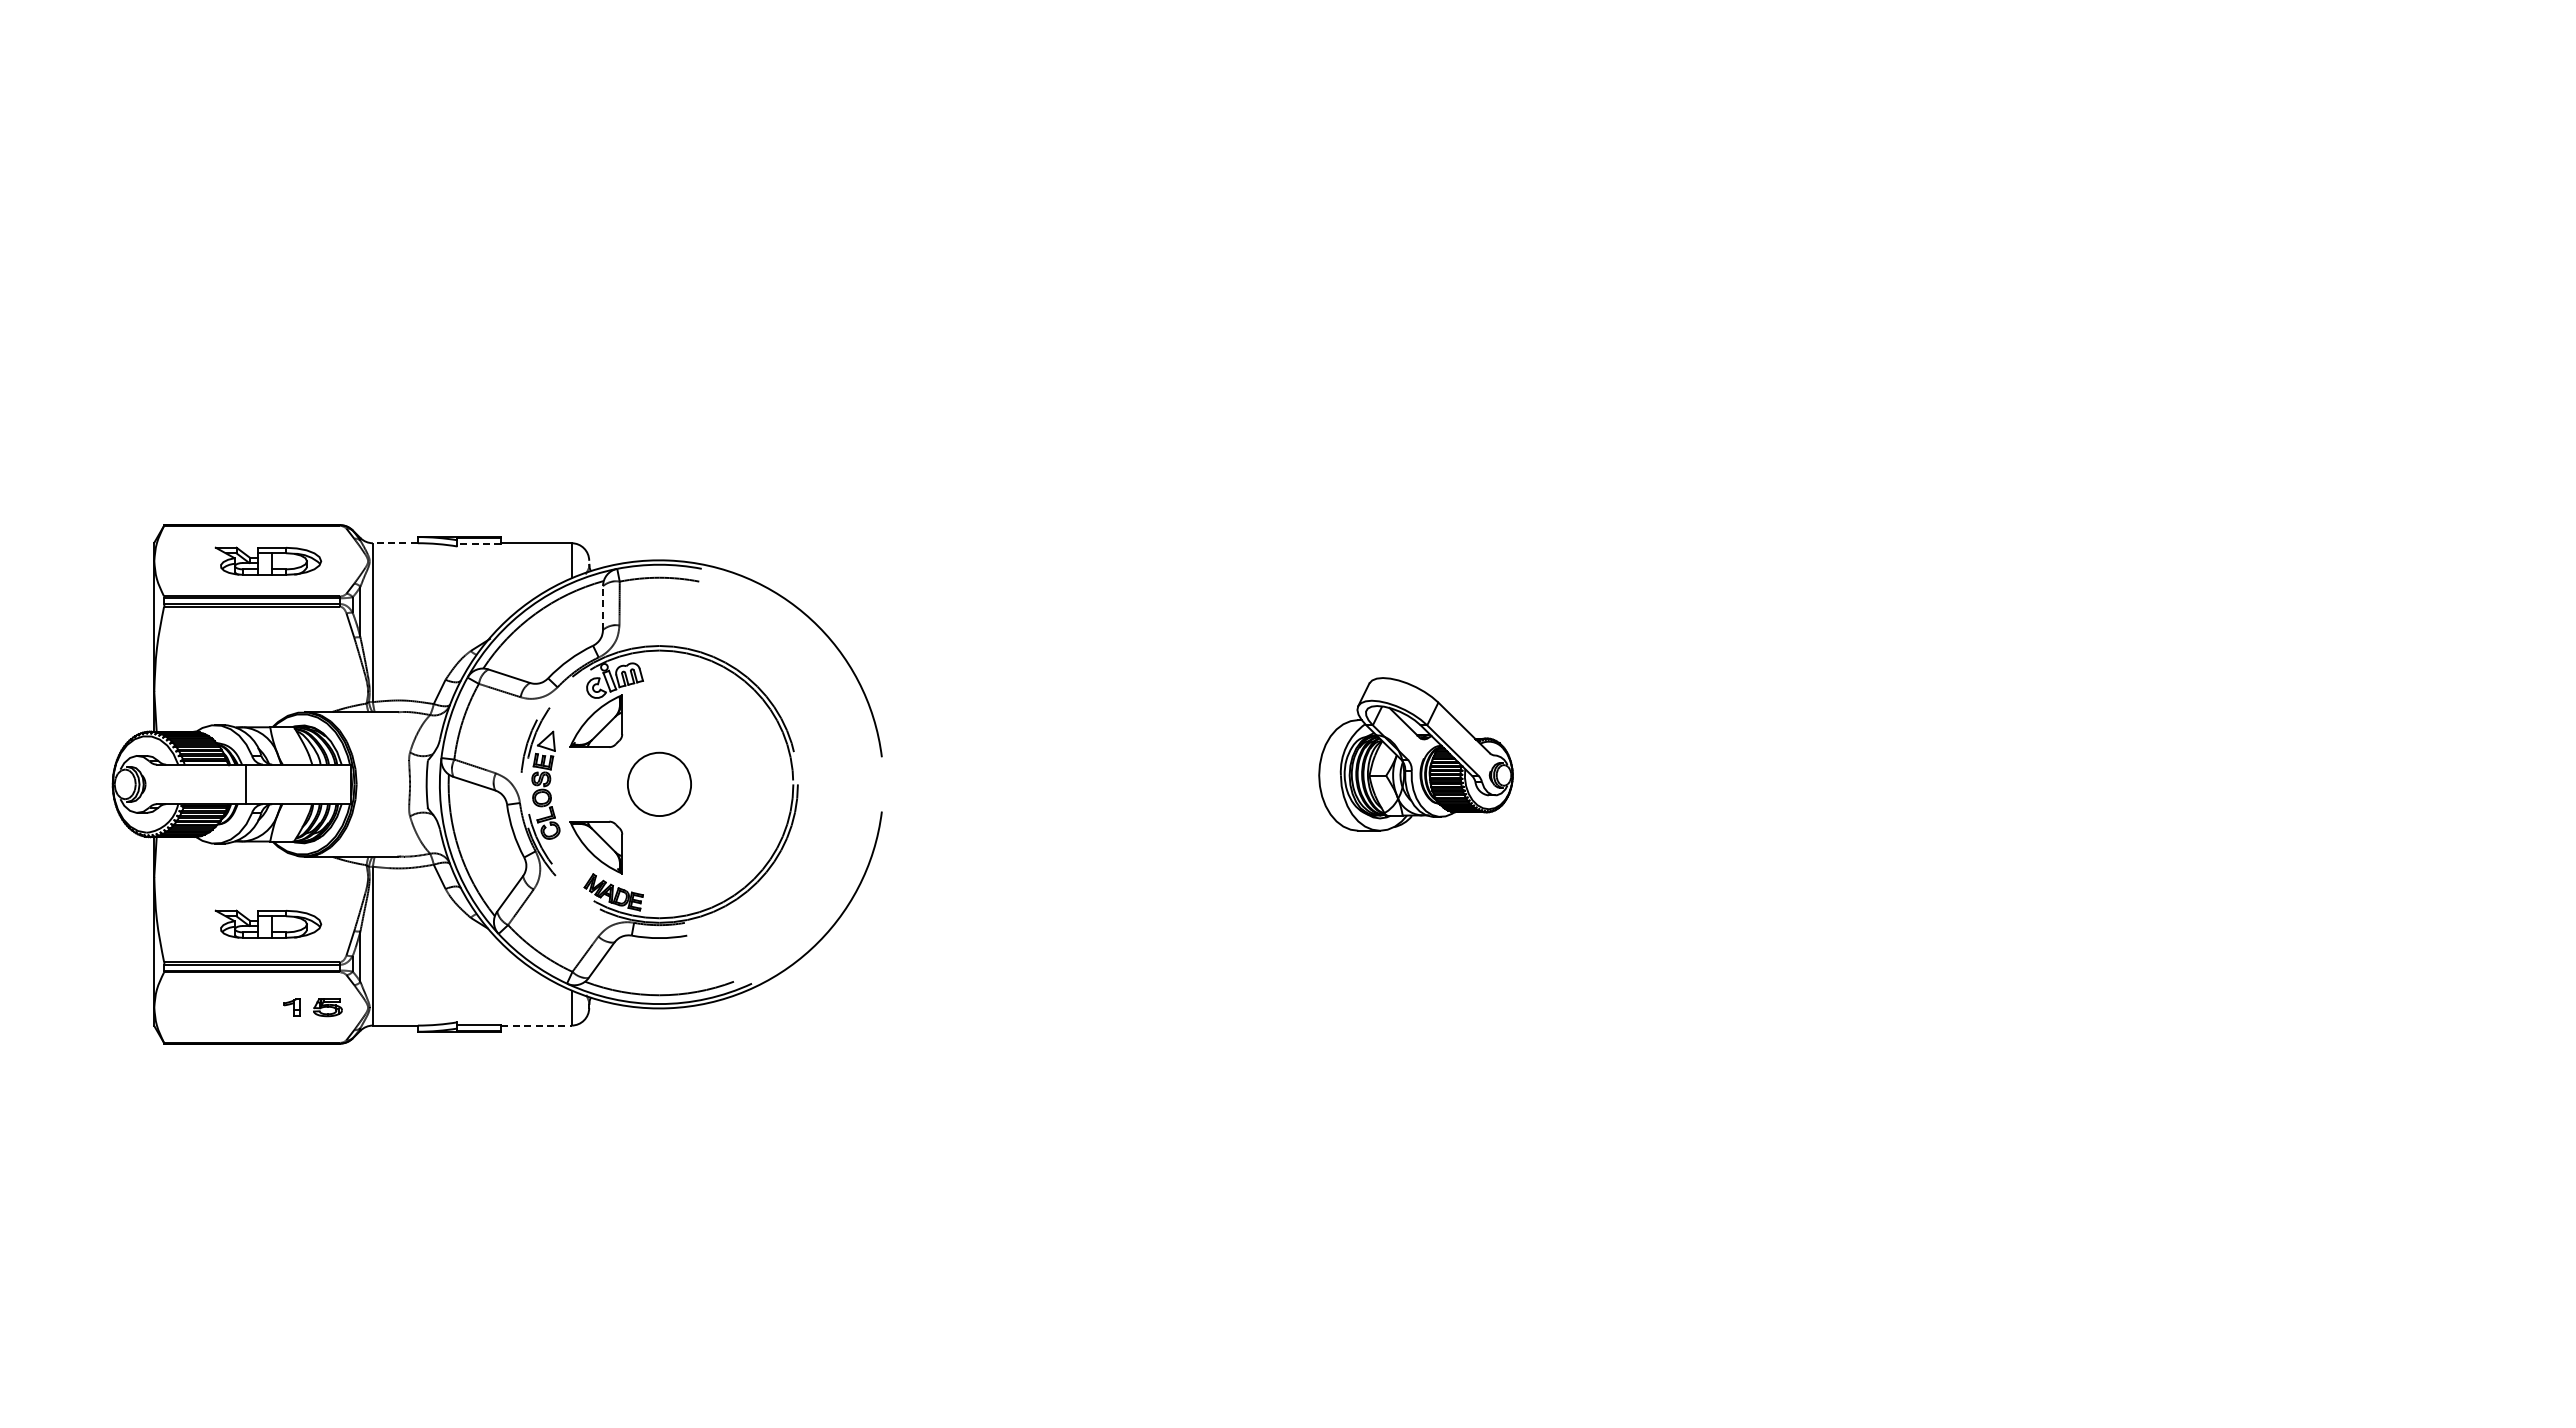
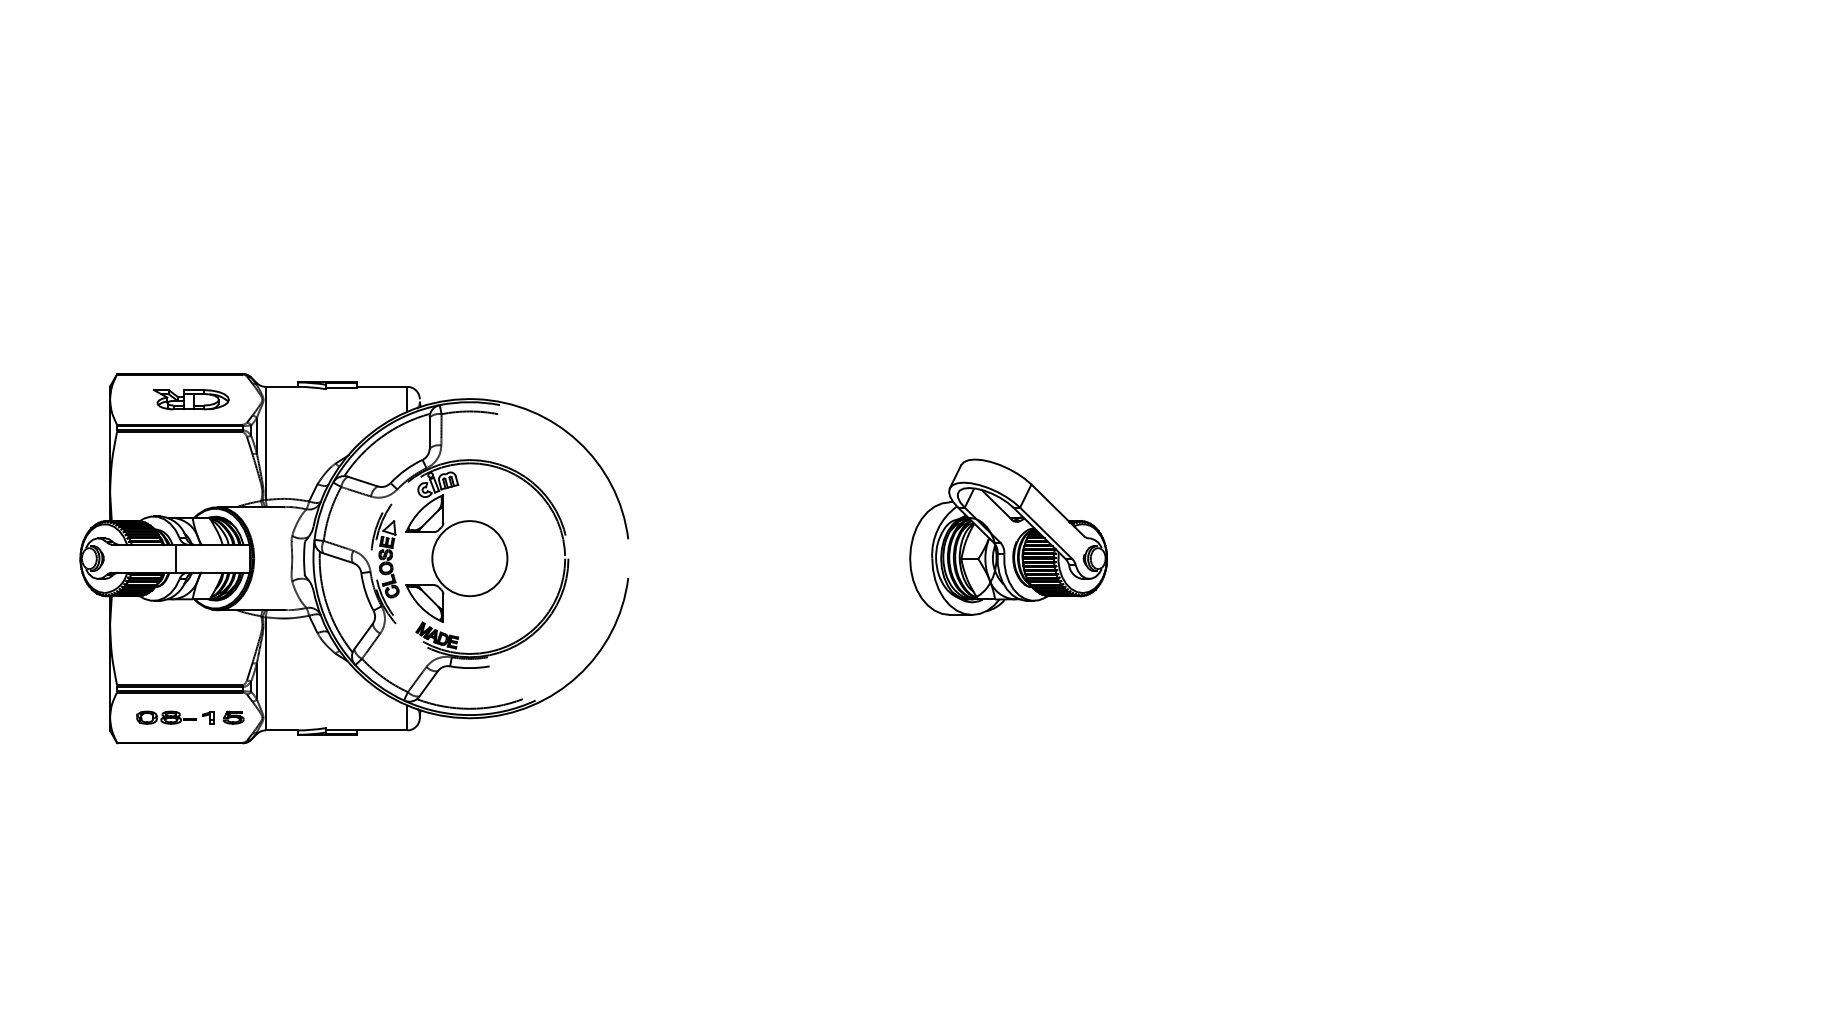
line: (394, 543) -> (281, 387), dashed -> solid
line: (479, 544) -> (341, 387), dashed -> solid
line: (603, 608) -> (429, 433), dashed -> solid
part: (1415, 754) -> (1008, 537), size x1.43
circle: (659, 784) -> (469, 558), size x1.67
part: (268, 923) -> (191, 657), removed
part: (233, 1007) -> (166, 717), added
line: (536, 1025) -> (382, 730), dashed -> solid

